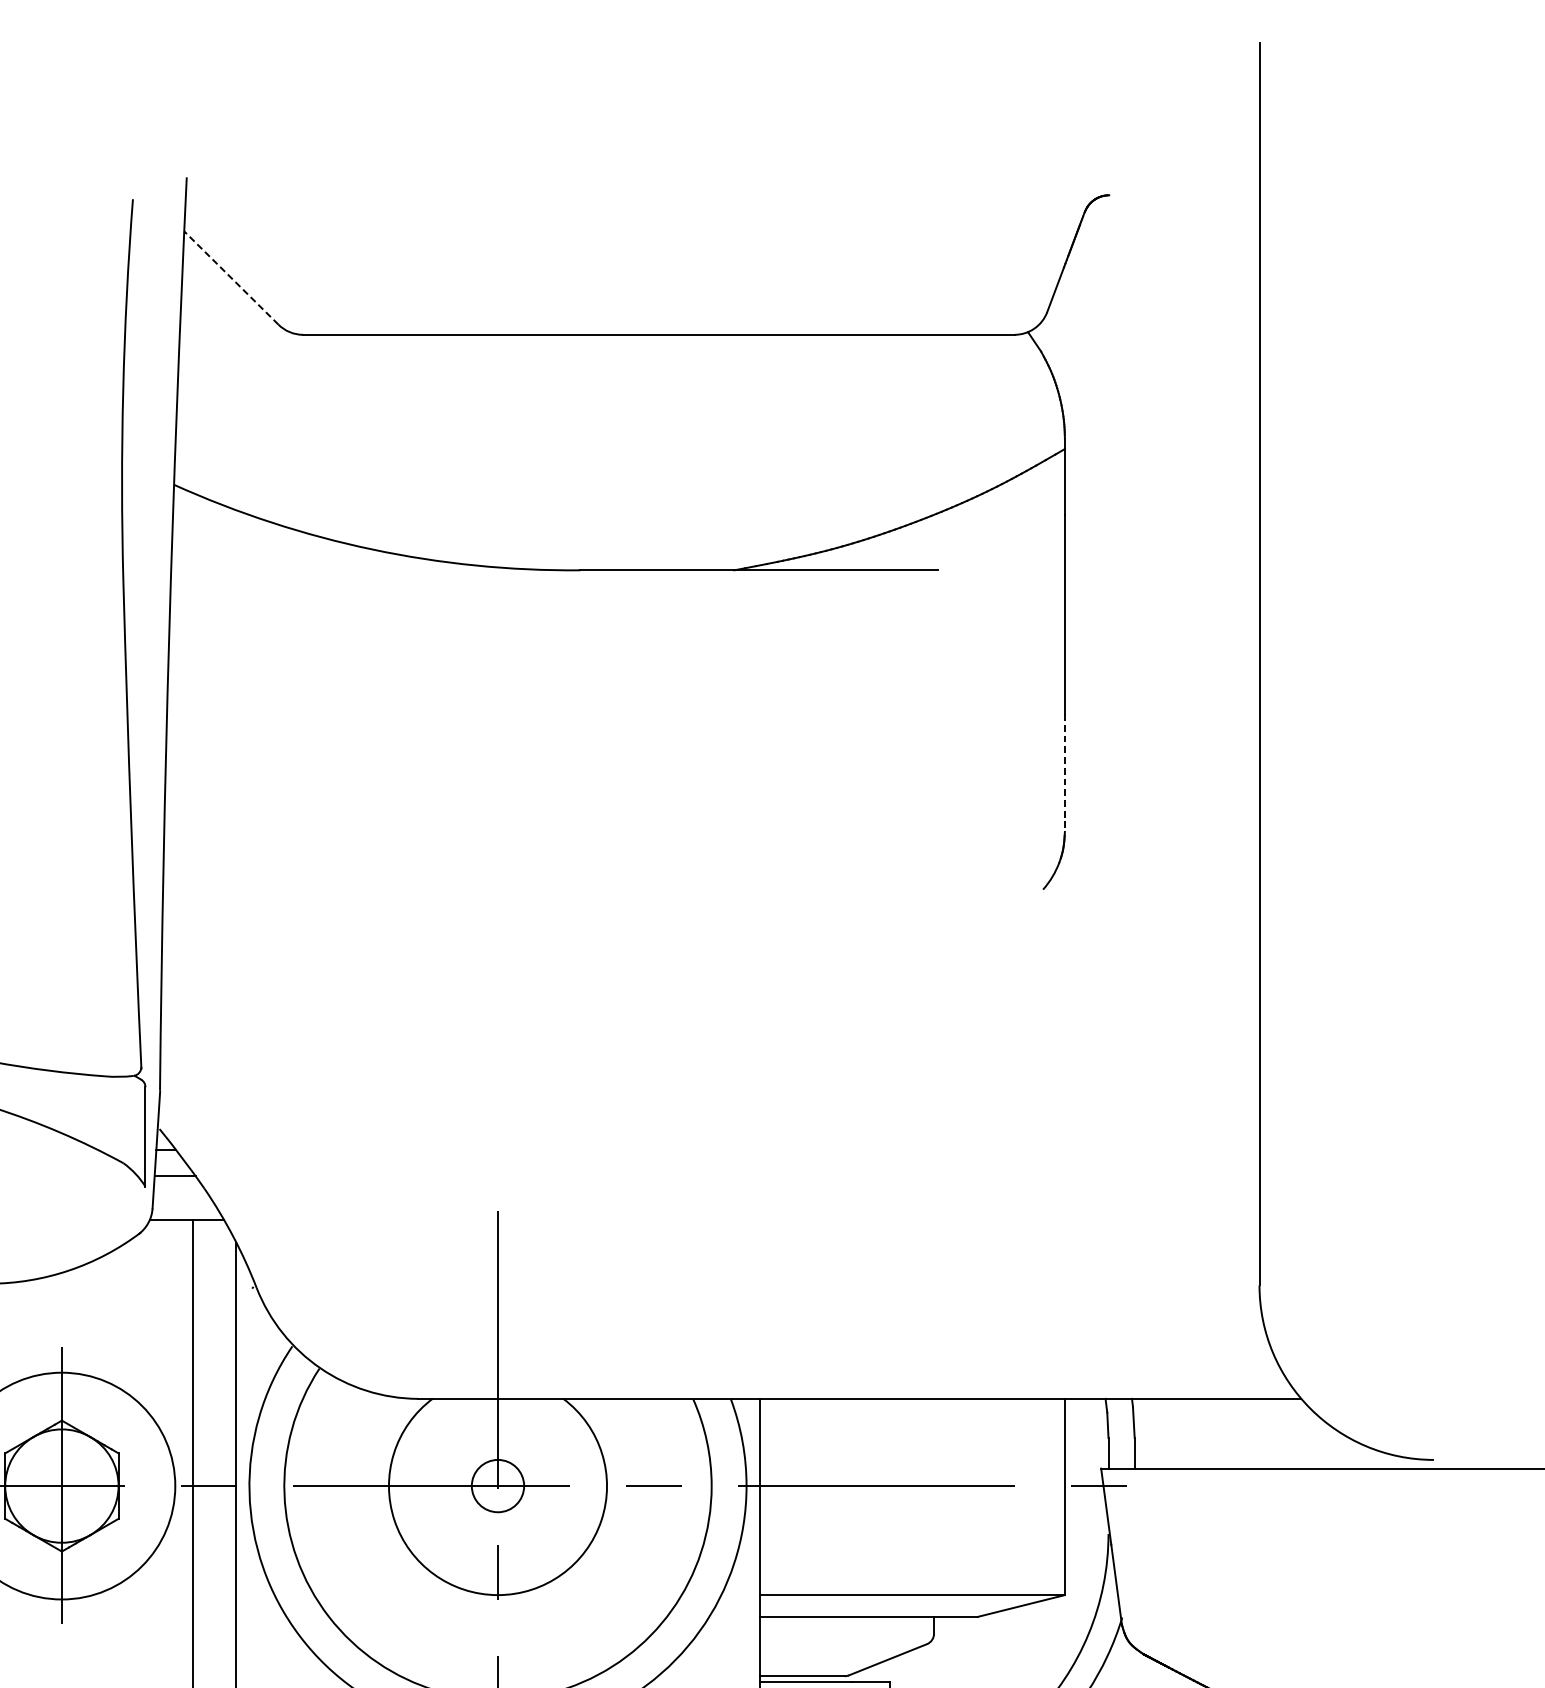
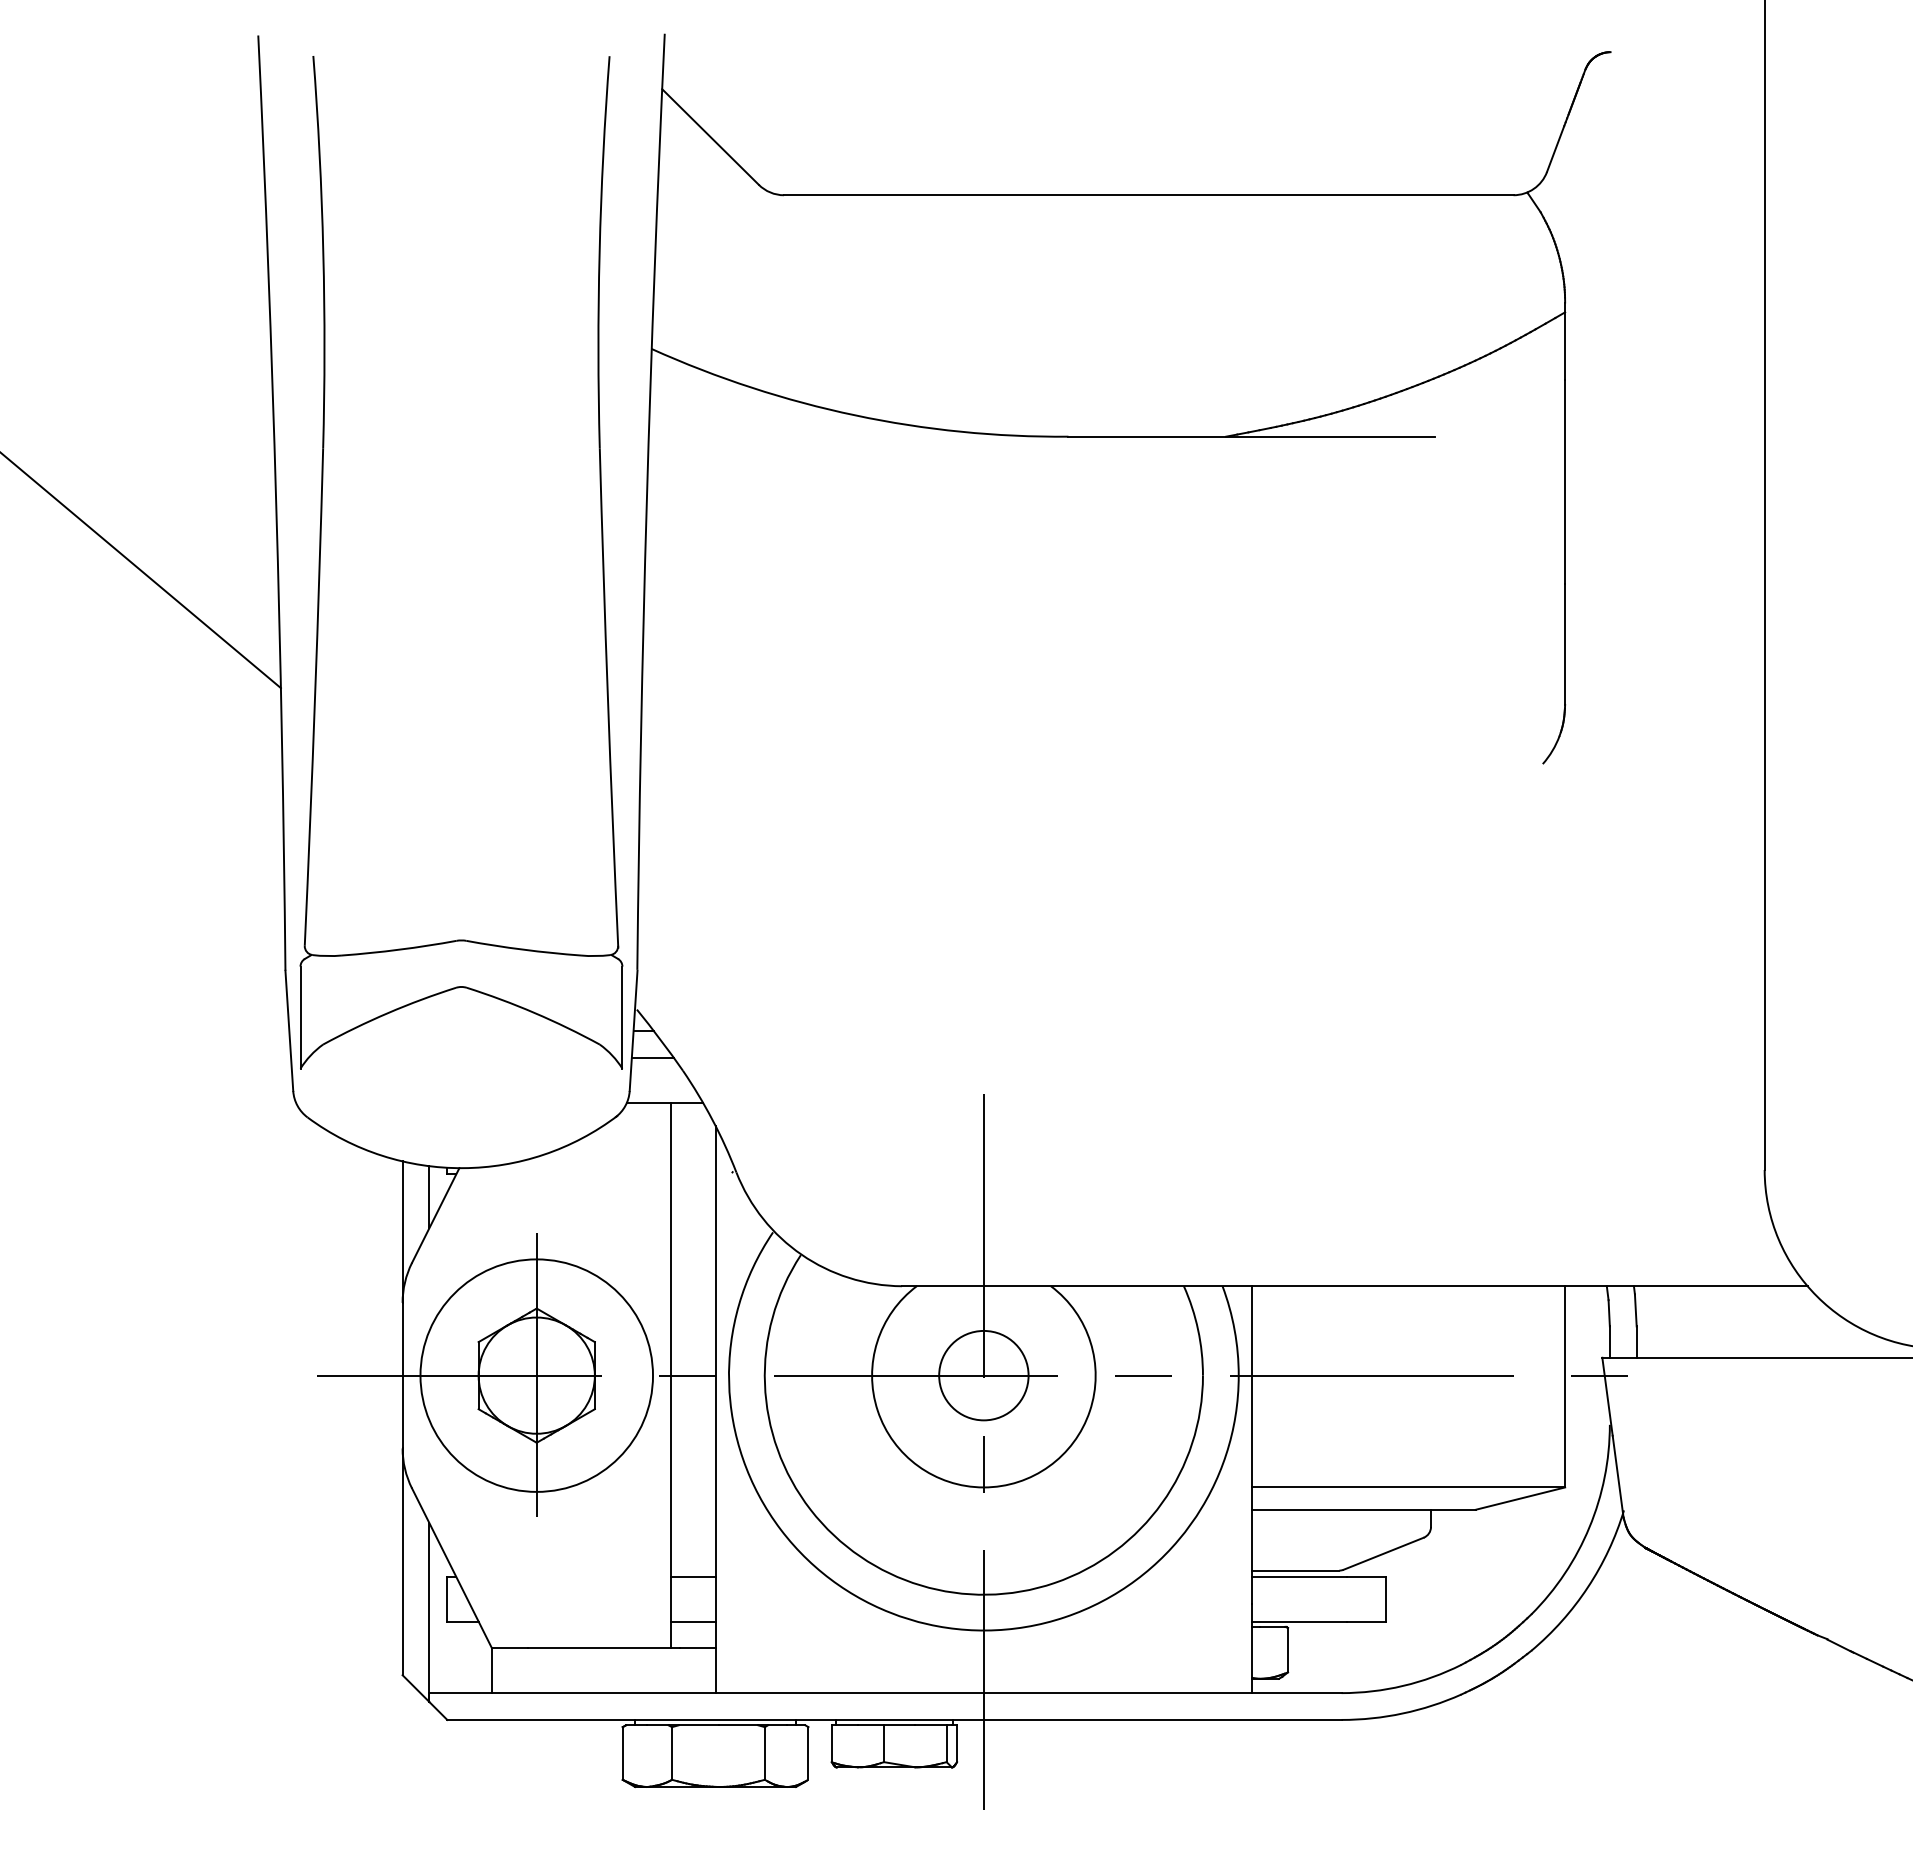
line: (231, 277) -> (710, 136), dashed -> solid
line: (1065, 773) -> (1565, 645), dashed -> solid
circle: (497, 1485) -> (983, 1375), size x1.67
line: (213, 1681) -> (692, 1576), added

